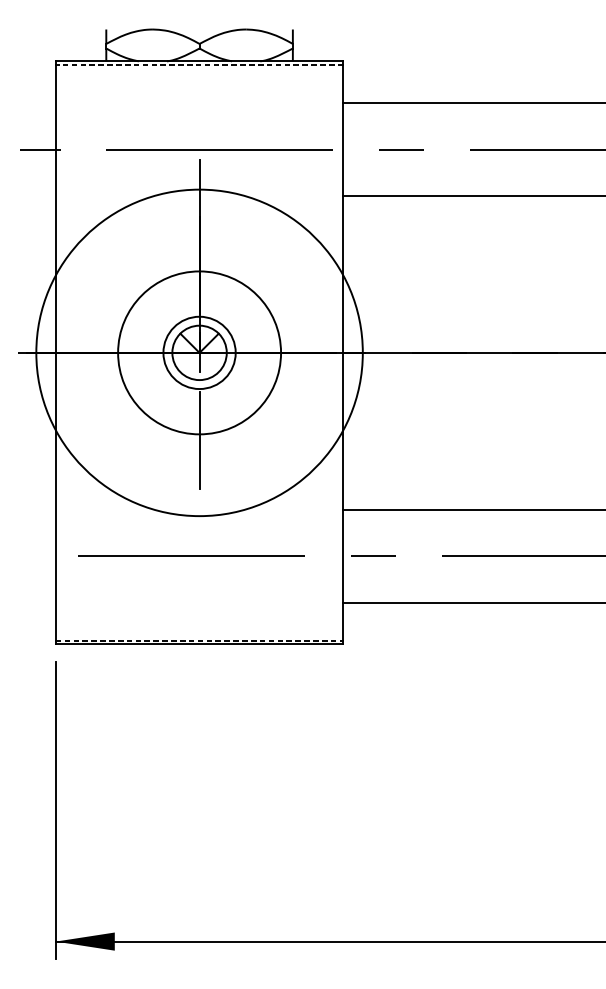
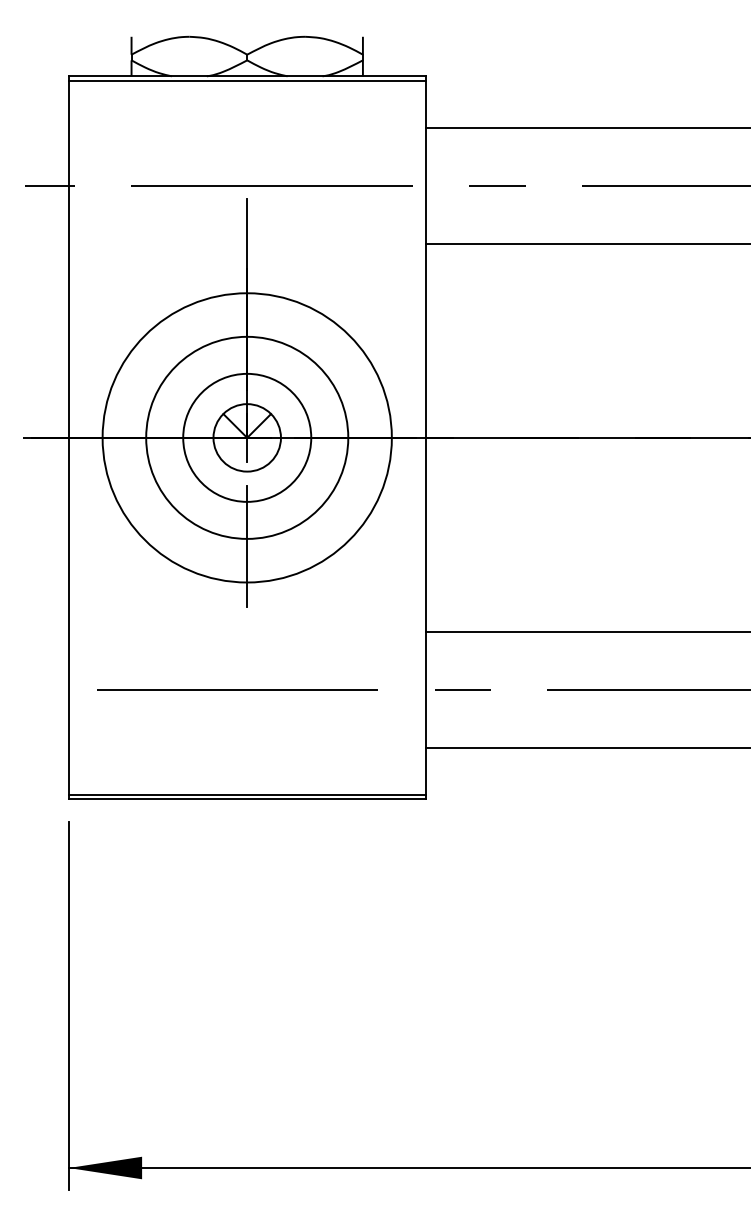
line: (198, 65) -> (246, 81), dashed -> solid
circle: (198, 352) -> (246, 437), size x0.71
circle: (199, 352) -> (247, 437), size x1.43
line: (199, 640) -> (247, 794), dashed -> solid

